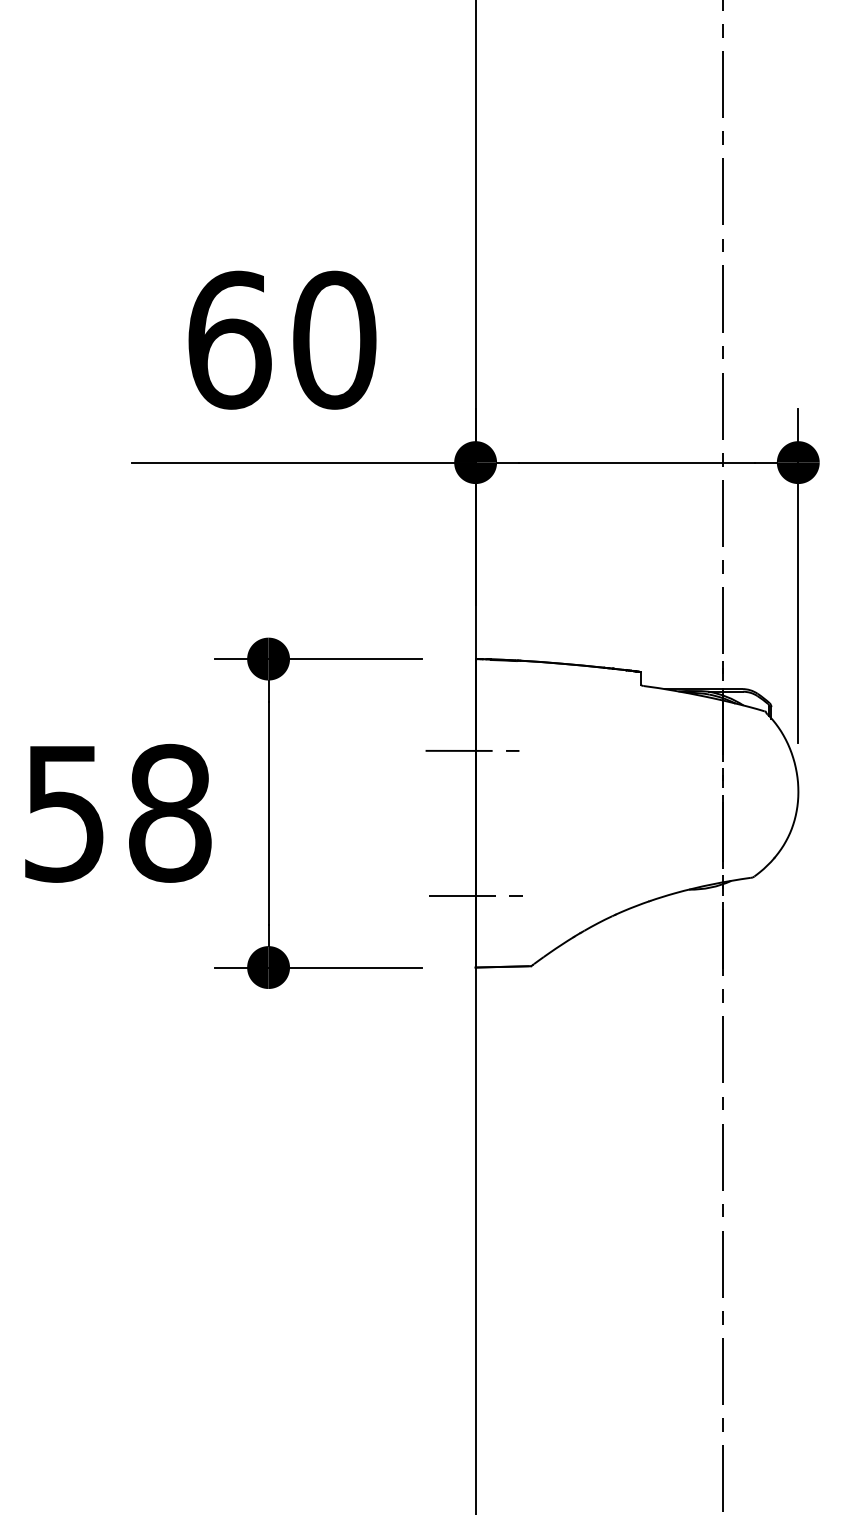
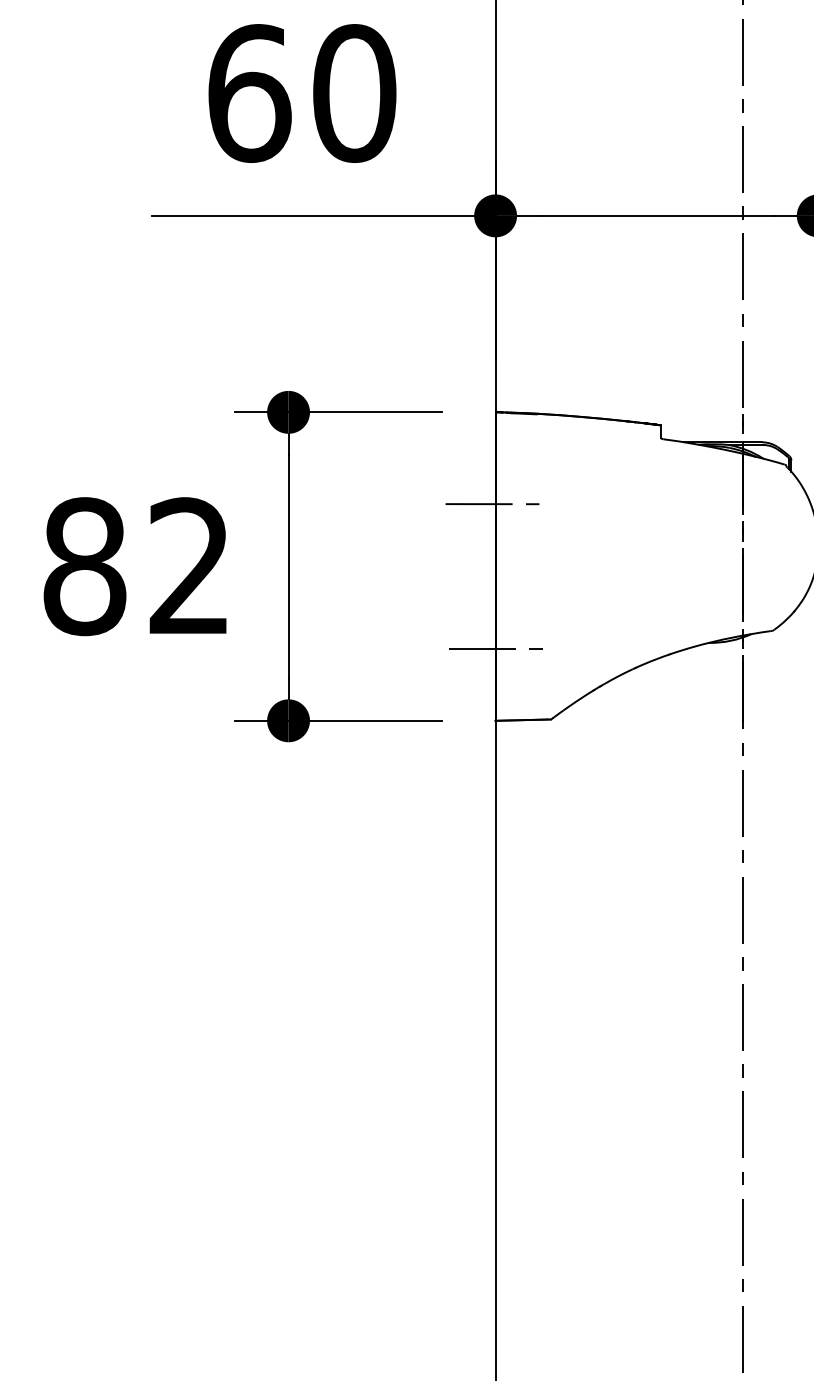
text: (117, 812) -> (137, 565), 58 -> 82

